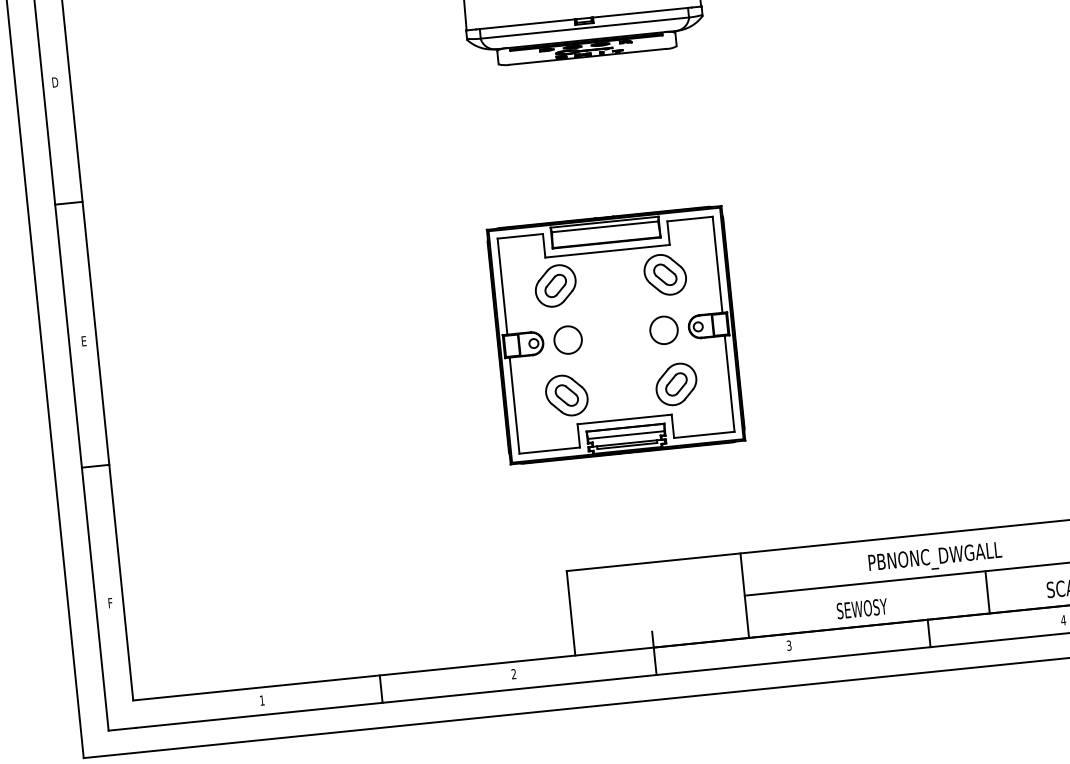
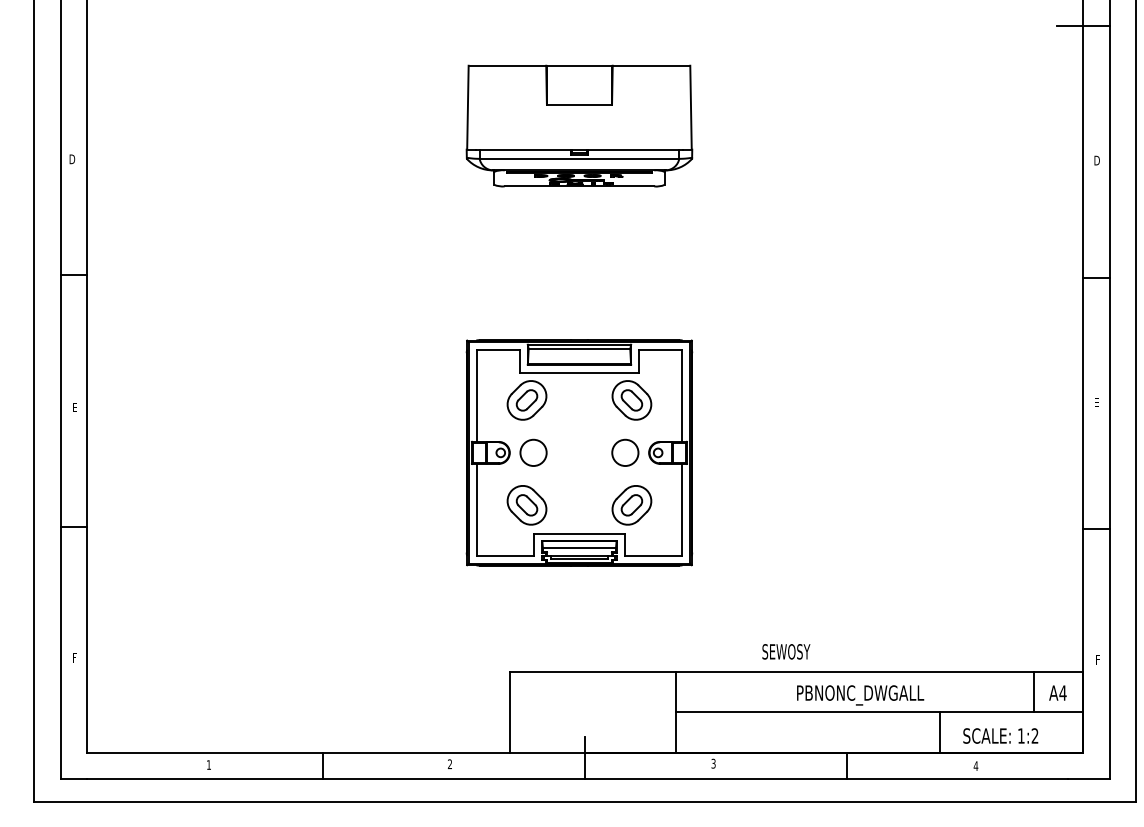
line: (987, 592) -> (939, 732), moved
text: (862, 608) -> (786, 651), moved

